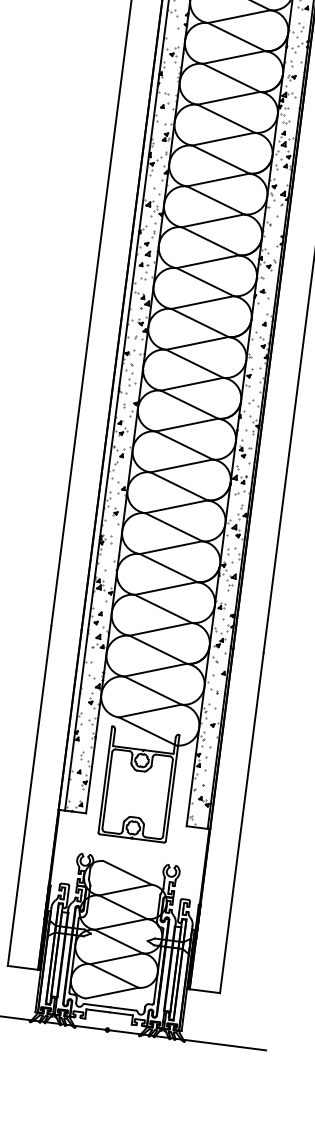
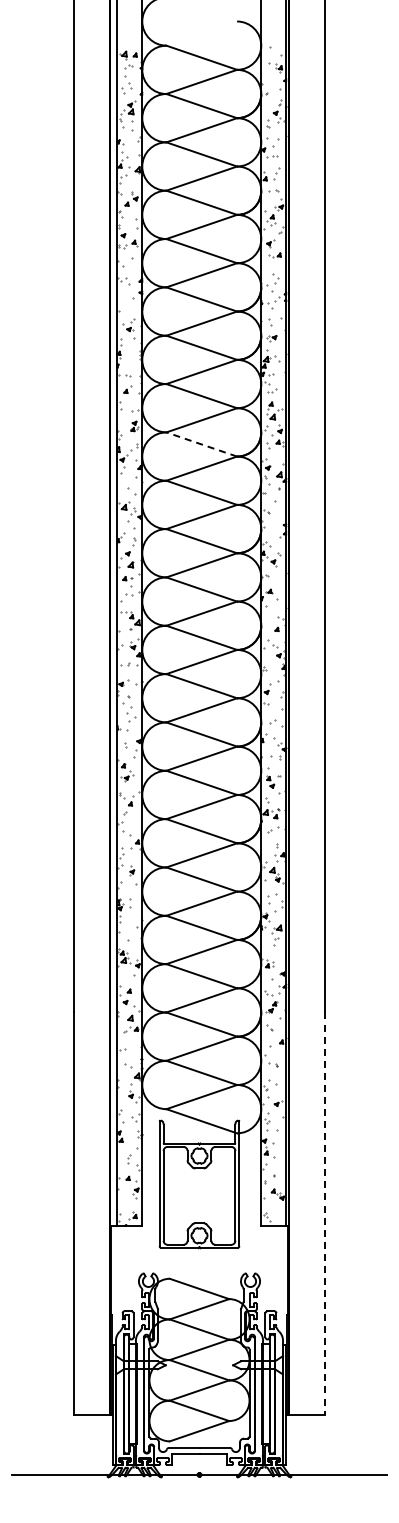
line: (220, 159) -> (201, 444), solid -> dashed
line: (242, 823) -> (325, 1214), solid -> dashed

